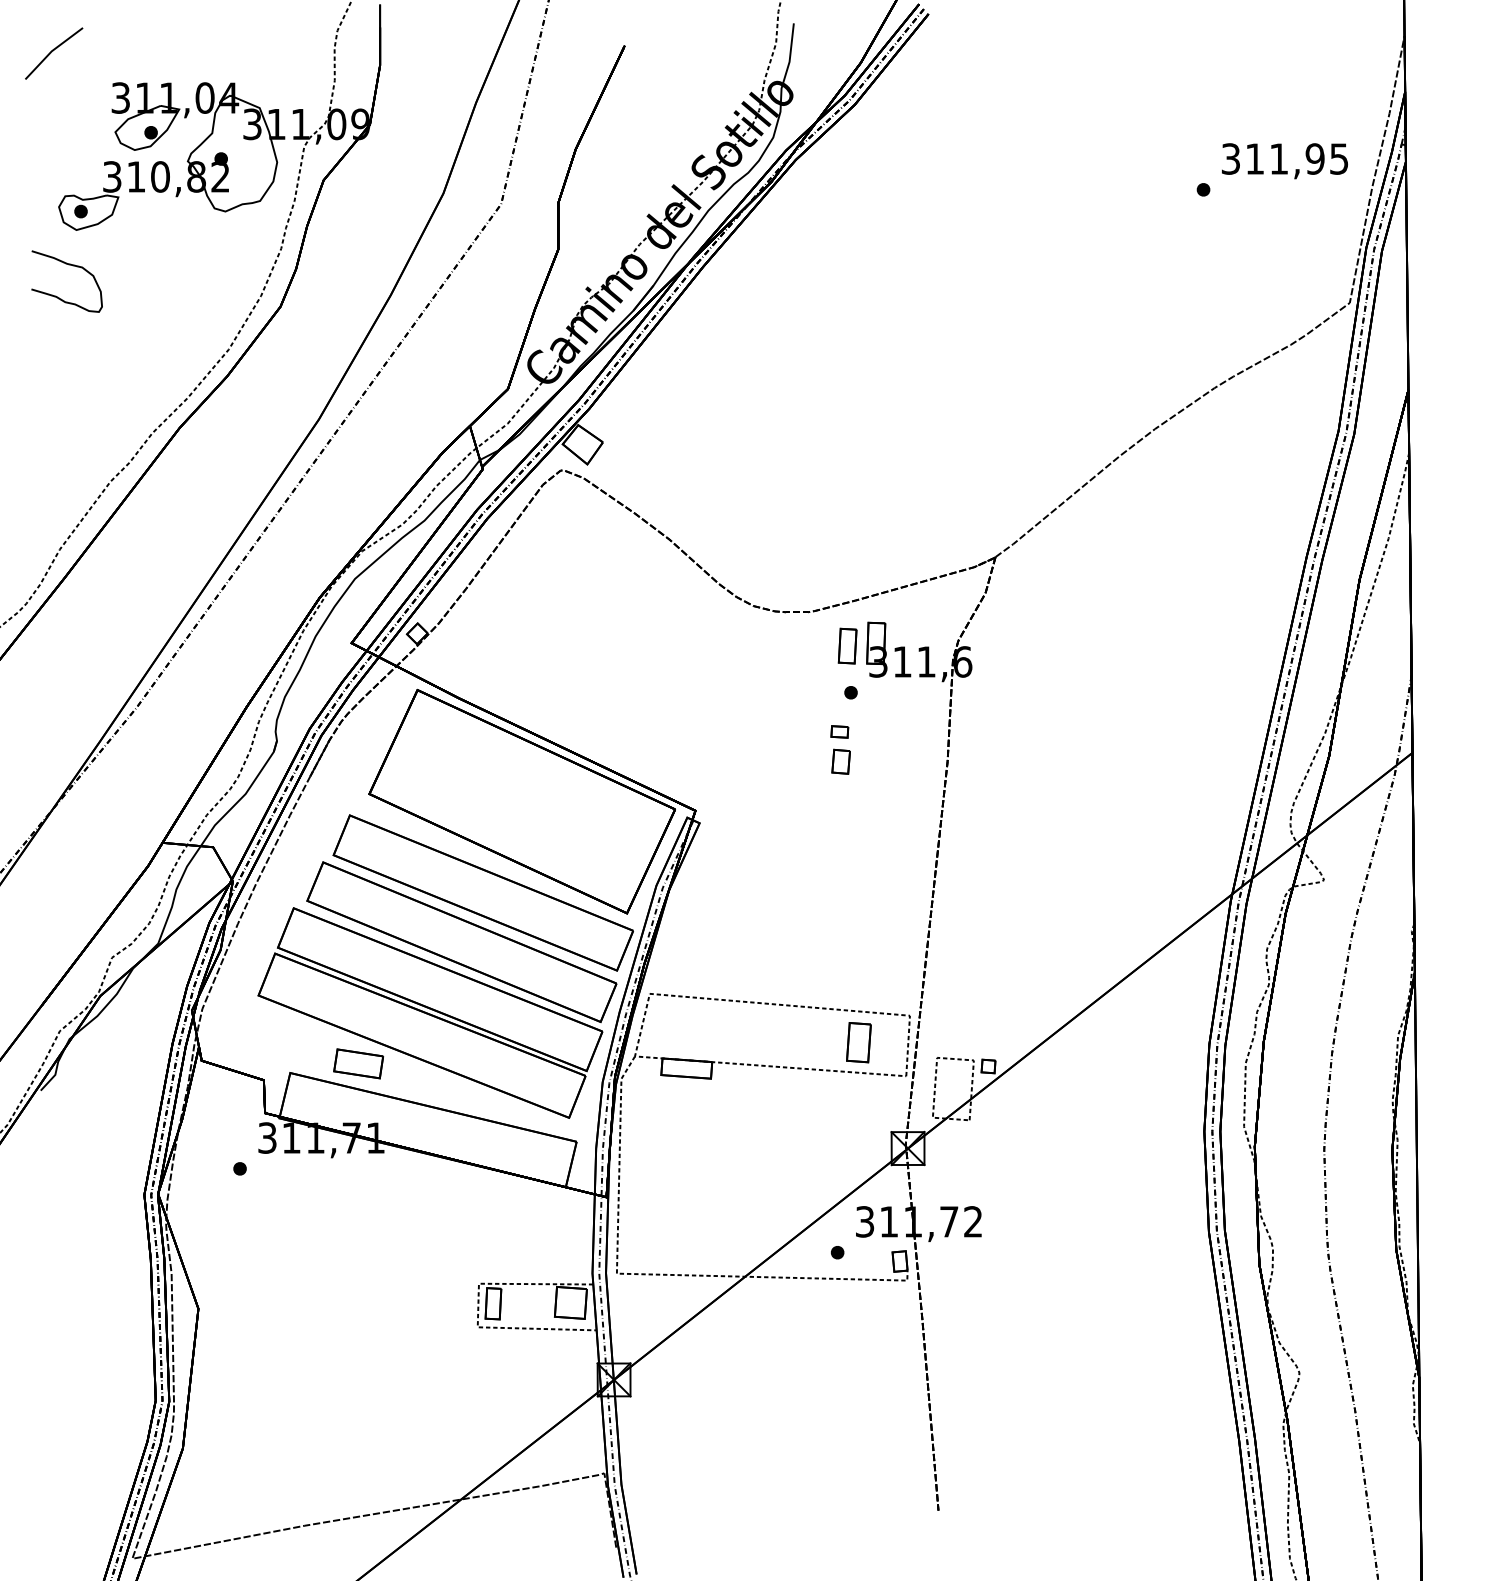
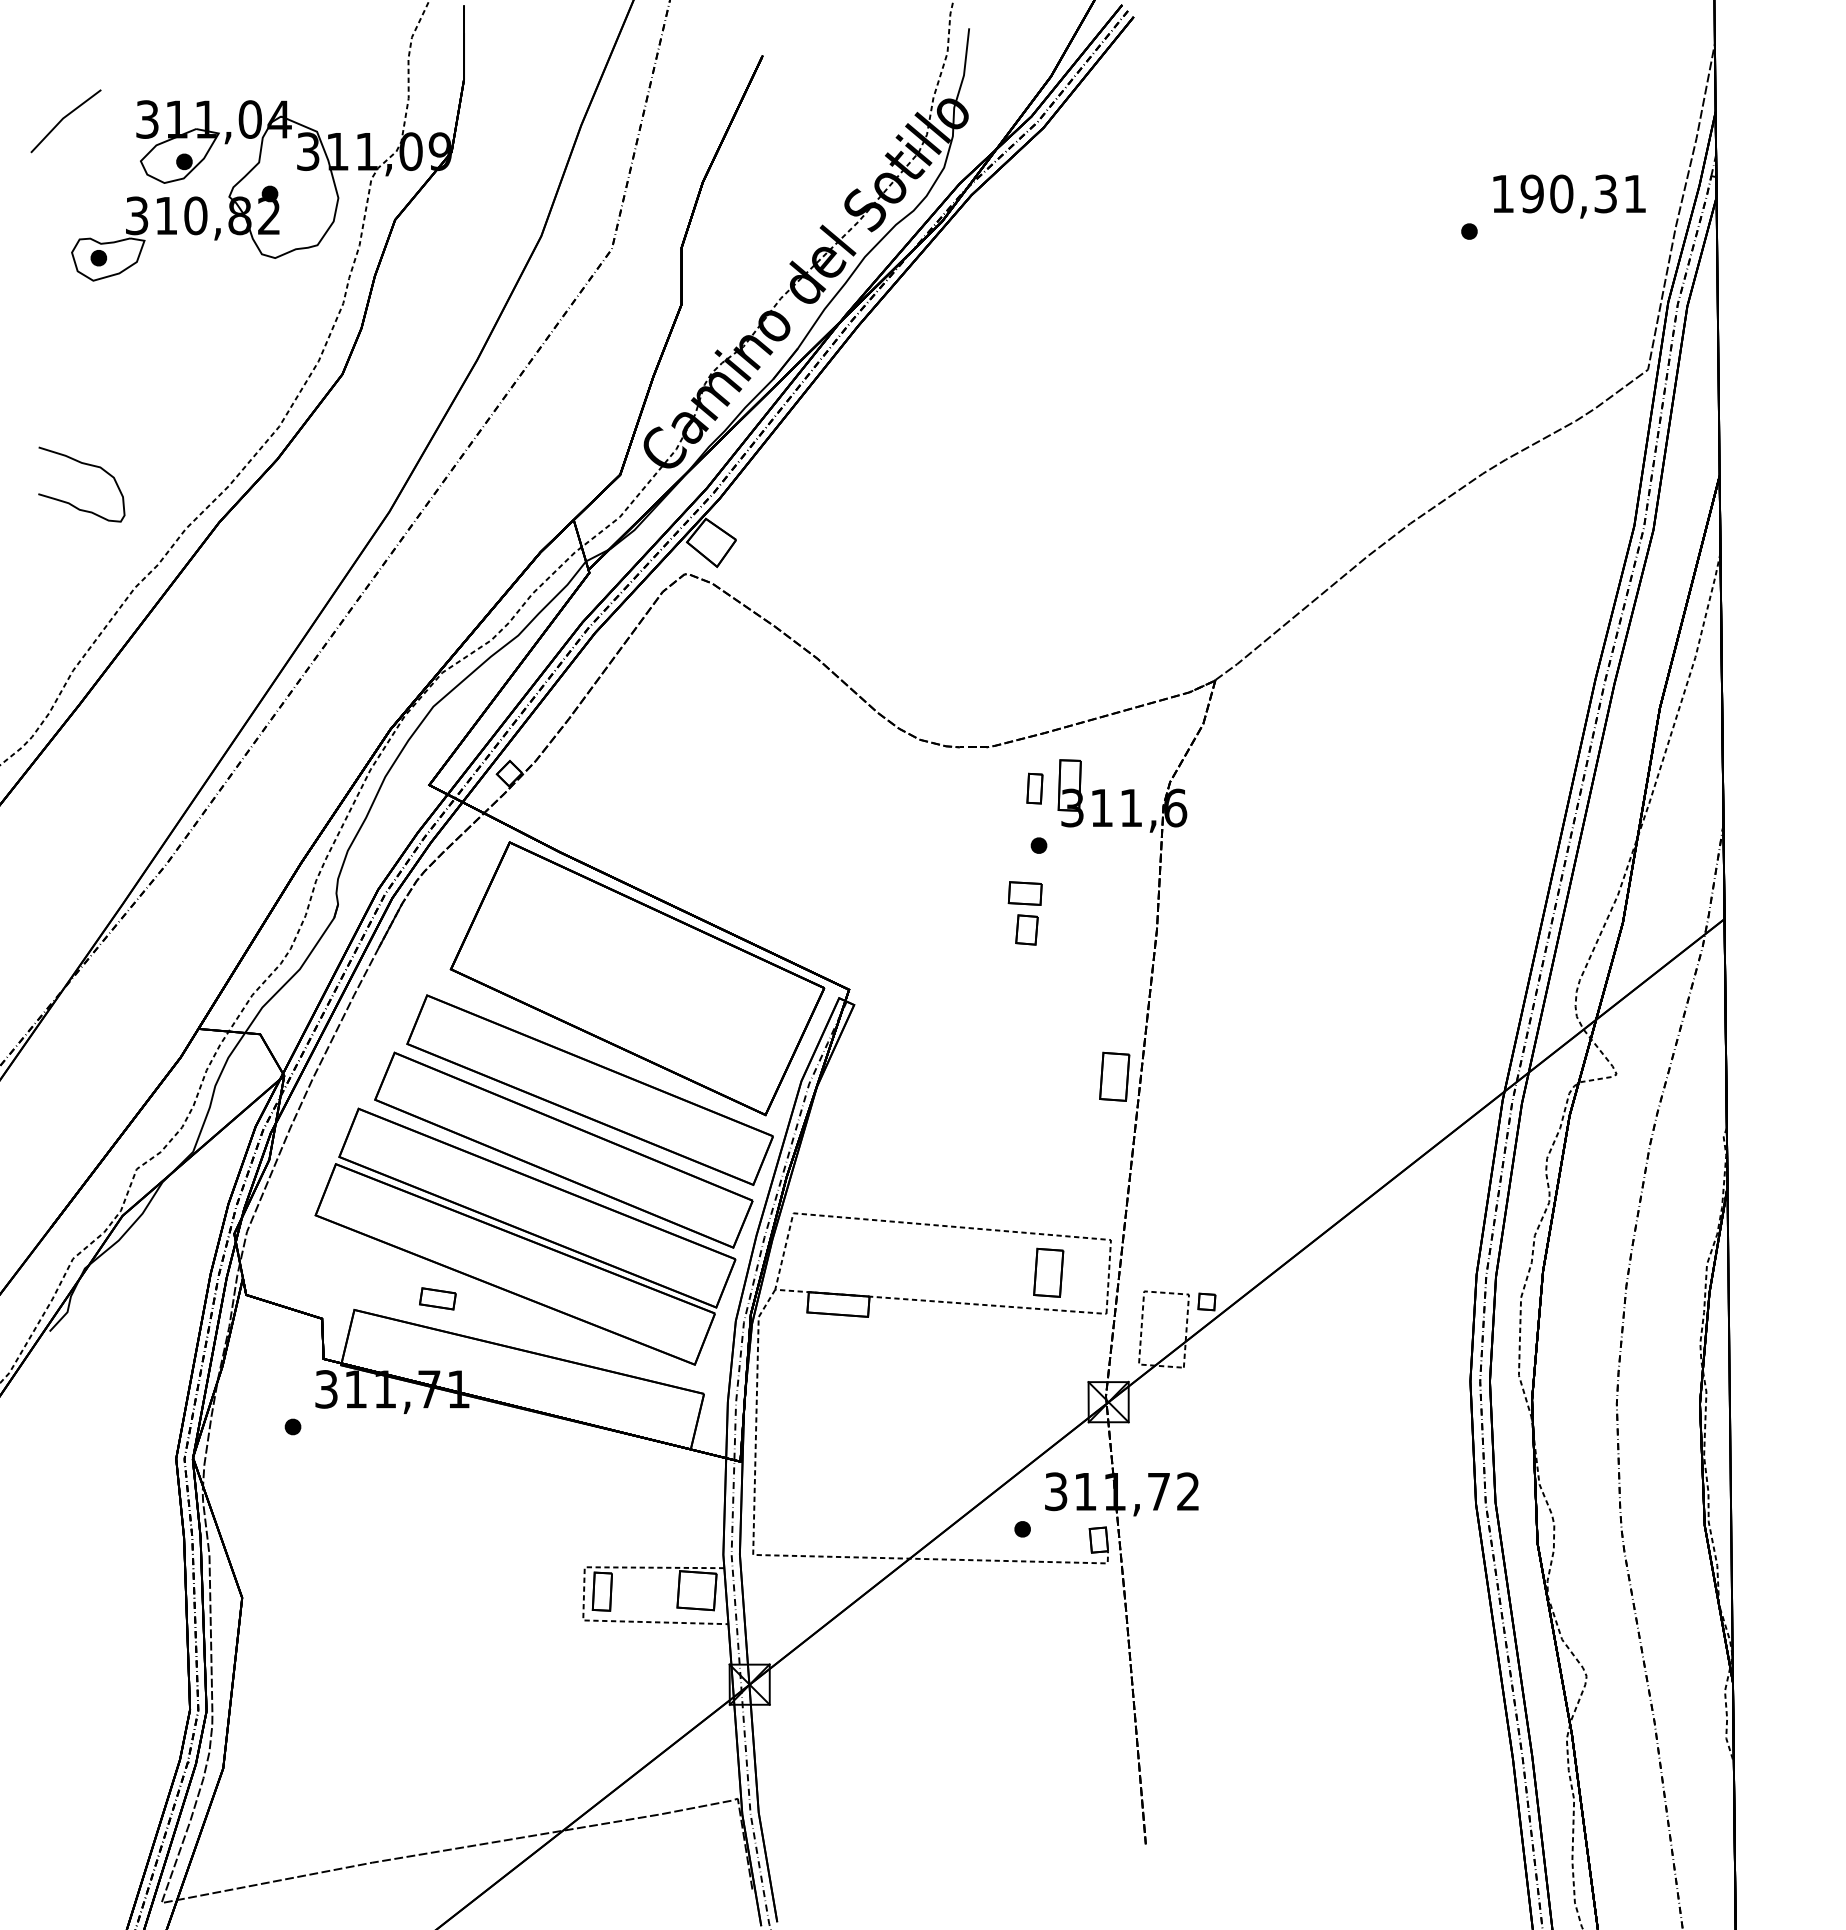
line: (52, 52) -> (63, 119), moved
text: (1284, 158) -> (1568, 193), 311,95 -> 190,31
curve: (71, 265) -> (87, 465), moved
part: (847, 645) -> (1034, 788), size x0.7
part: (839, 731) -> (1025, 893), size x1.6
part: (912, 881) -> (1114, 1076), added
part: (358, 1063) -> (437, 1298), size x0.6

